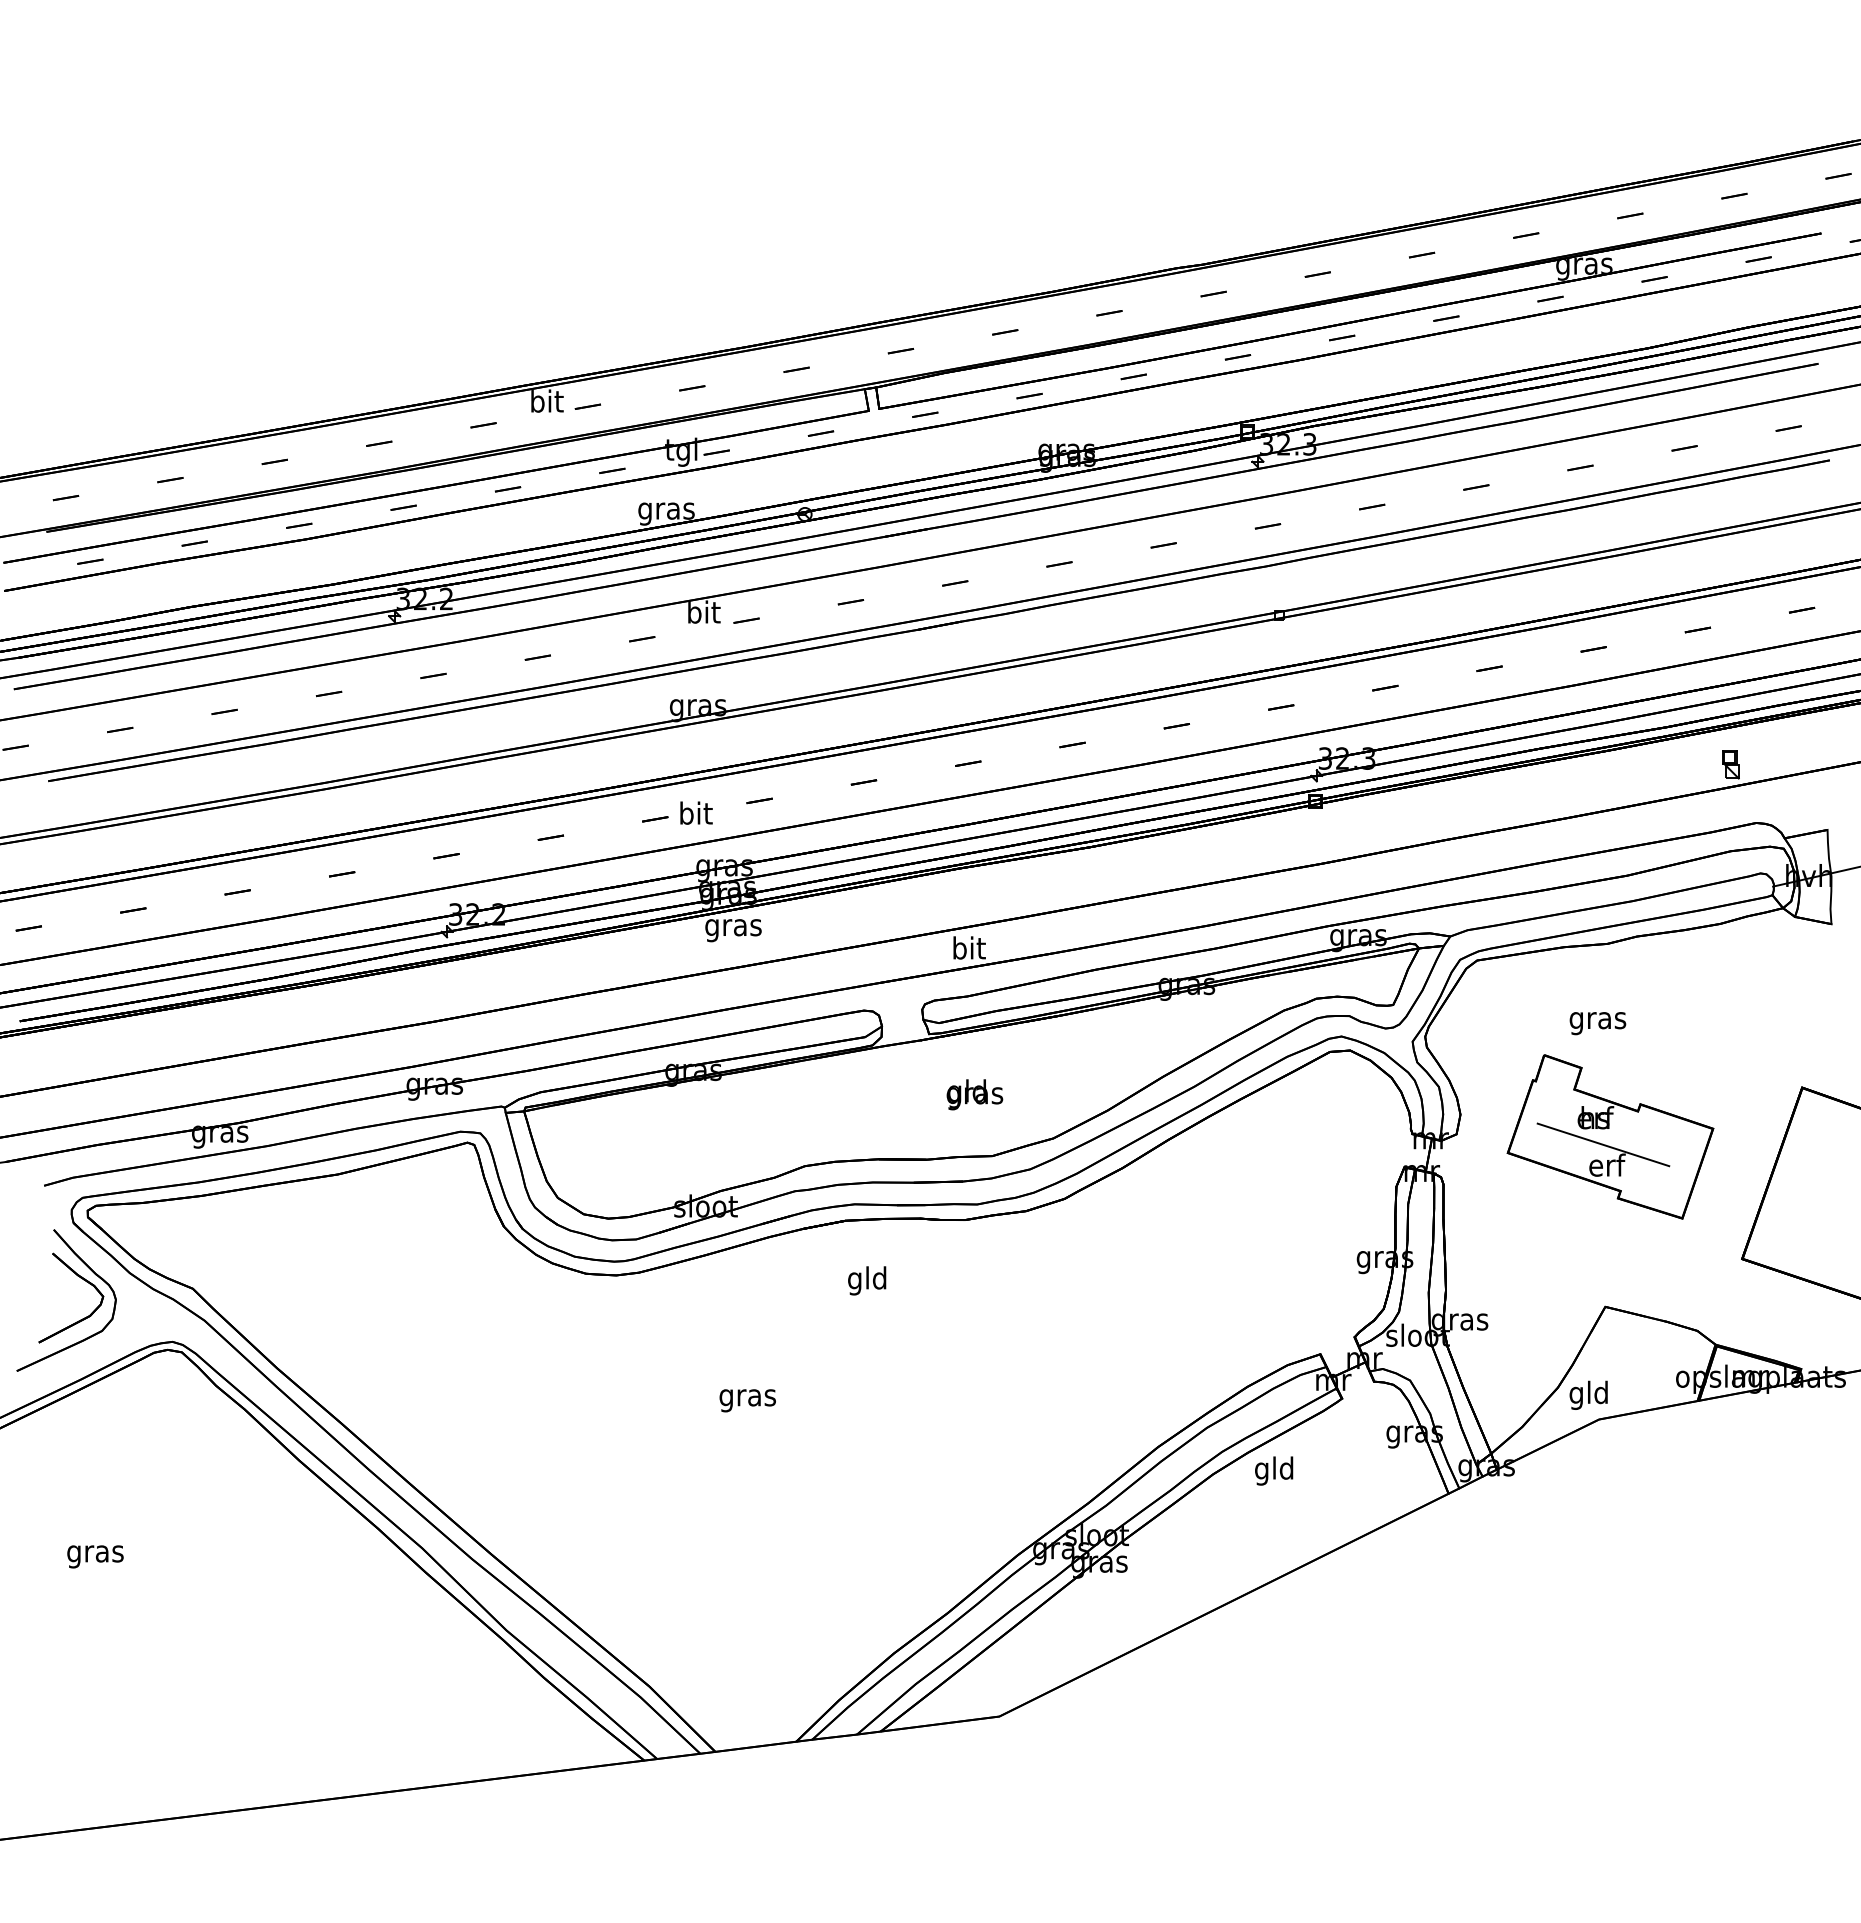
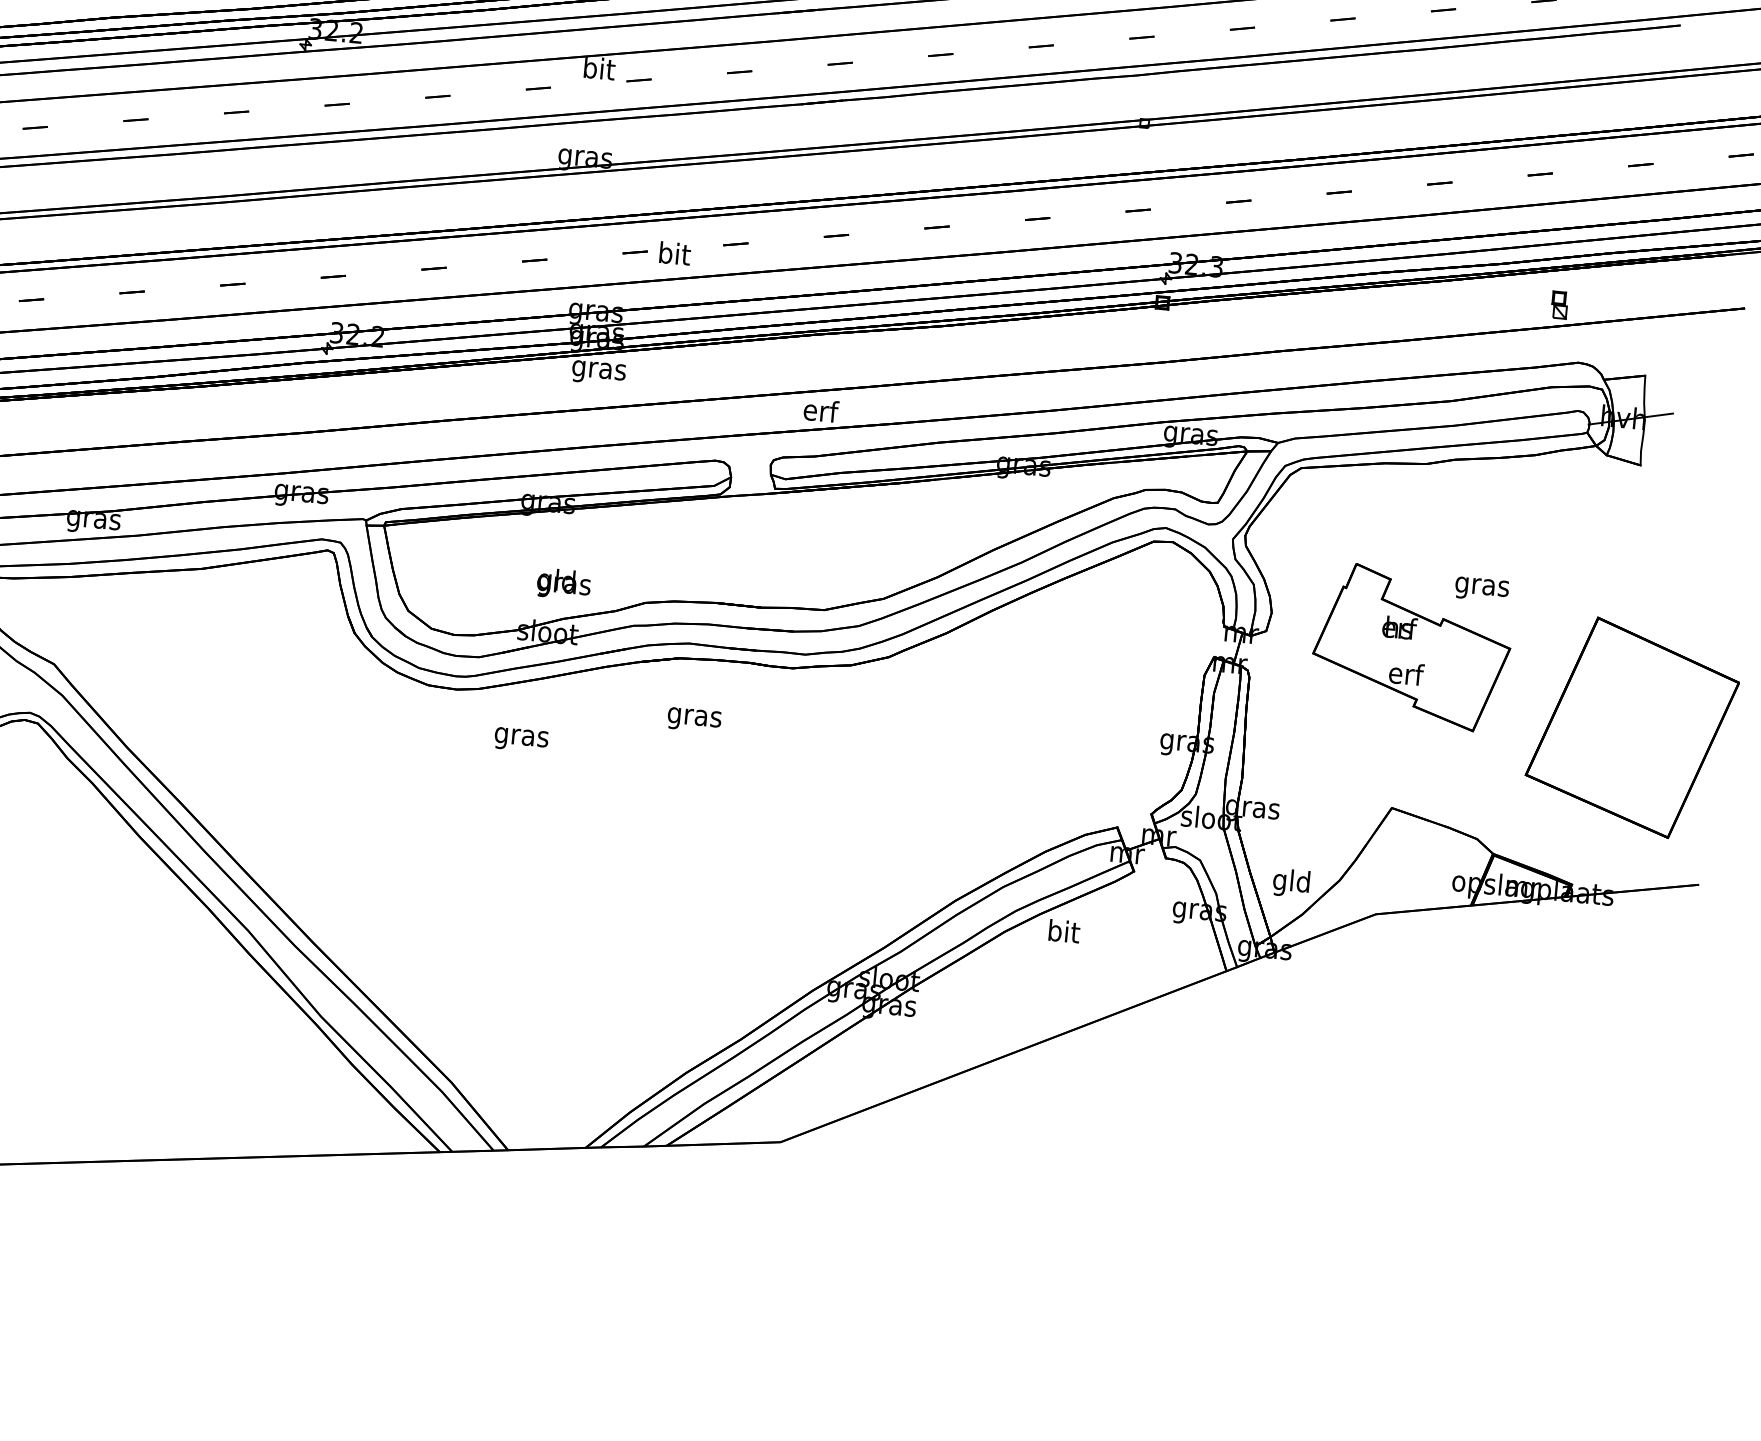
text: (696, 812) -> (675, 252), moved
text: (969, 947) -> (821, 410), bit -> erf
text: (1597, 1023) -> (1481, 589), moved
text: (974, 1094) -> (563, 583), moved
line: (1603, 1144) -> (1404, 653), removed
text: (867, 1280) -> (694, 716), gld -> gras
text: (1588, 1394) -> (1291, 882), moved
text: (747, 1400) -> (521, 739), moved
text: (1274, 1470) -> (1063, 933), gld -> bit

